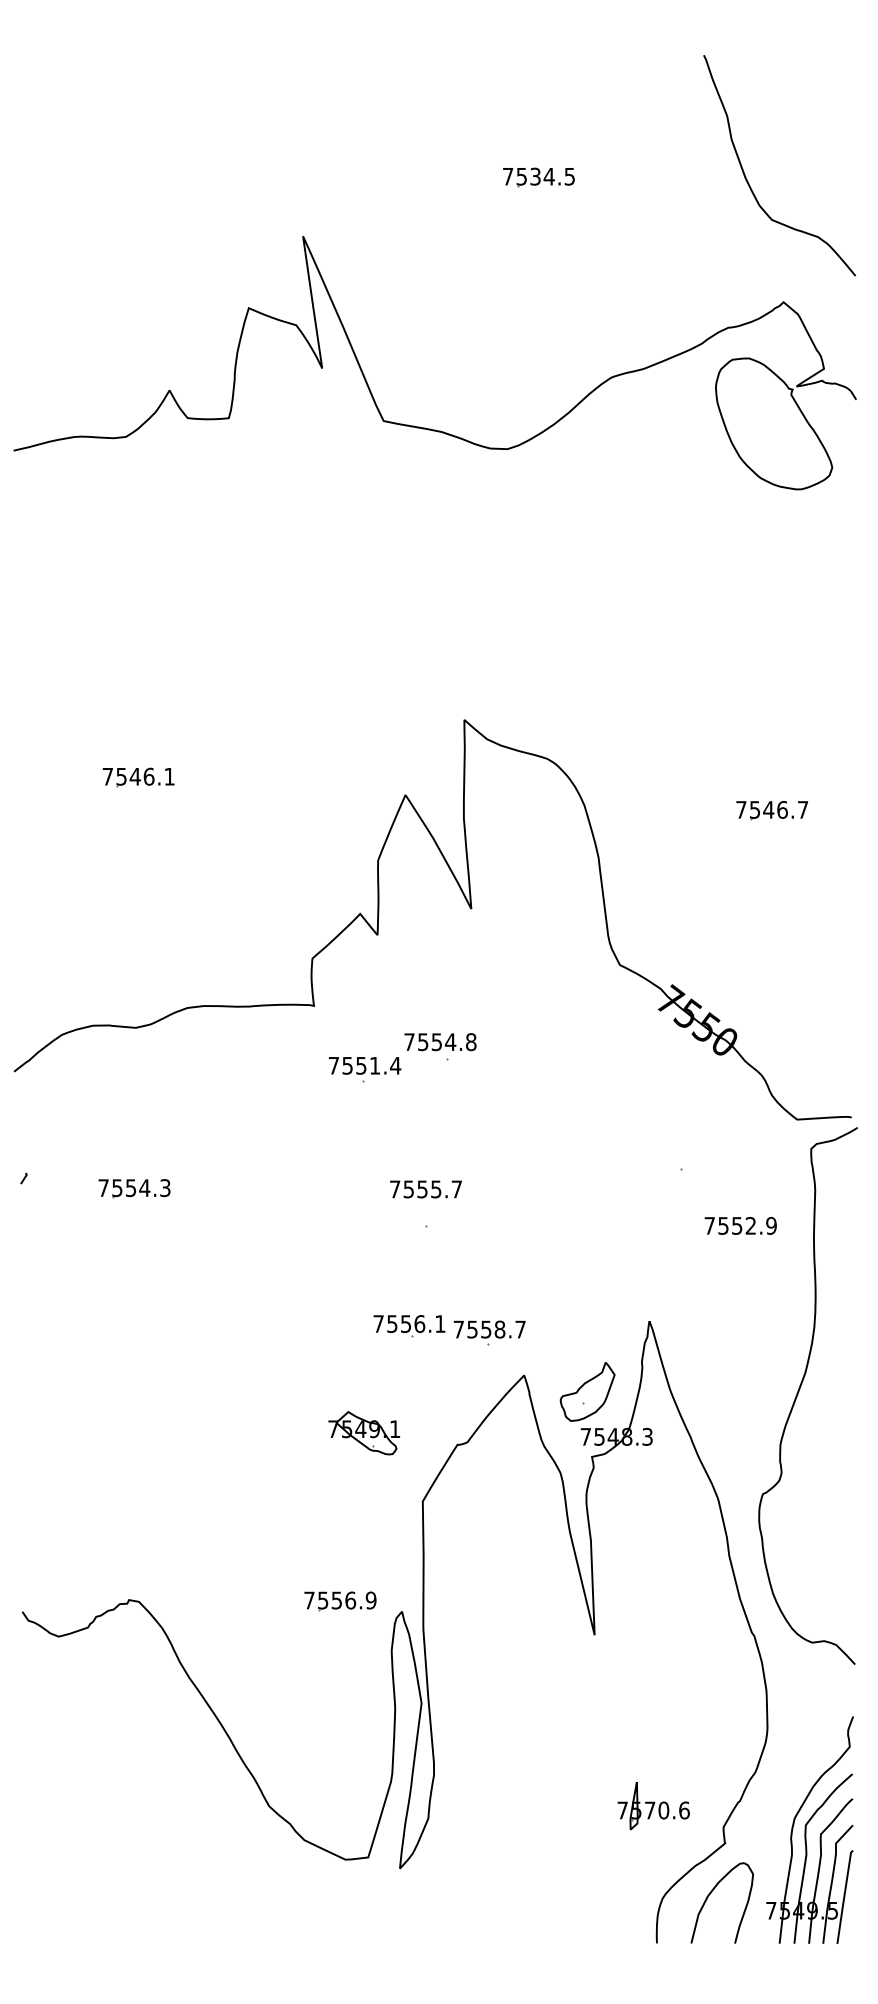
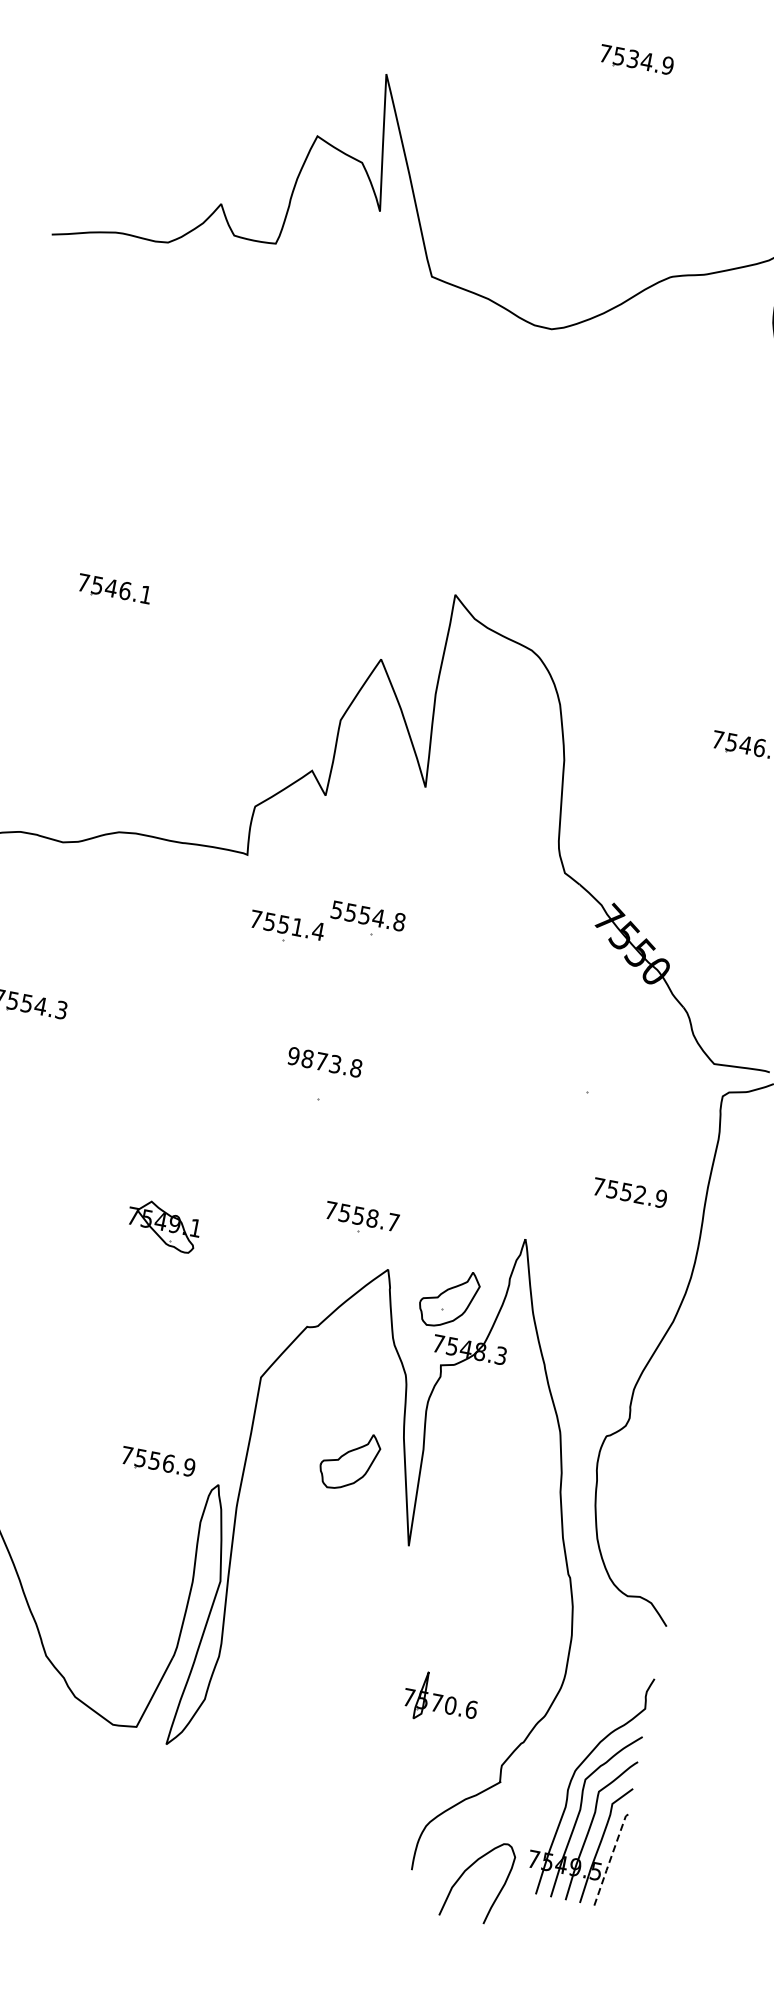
text: (569, 176) -> (667, 65), 7534.5 -> 7534.9
text: (409, 1042) -> (336, 910), 7554.8 -> 5554.8
text: (425, 1189) -> (324, 1062), 7555.7 -> 9873.8
text: (740, 1225) -> (629, 1192), moved
part: (409, 1326) -> (281, 1197), removed
part: (363, 1433) -> (162, 1226), moved
part: (522, 1564) -> (349, 1460), added
part: (653, 1806) -> (441, 1699), moved
curve: (712, 1892) -> (470, 1867), moved
line: (844, 1896) -> (610, 1859), solid -> dashed

